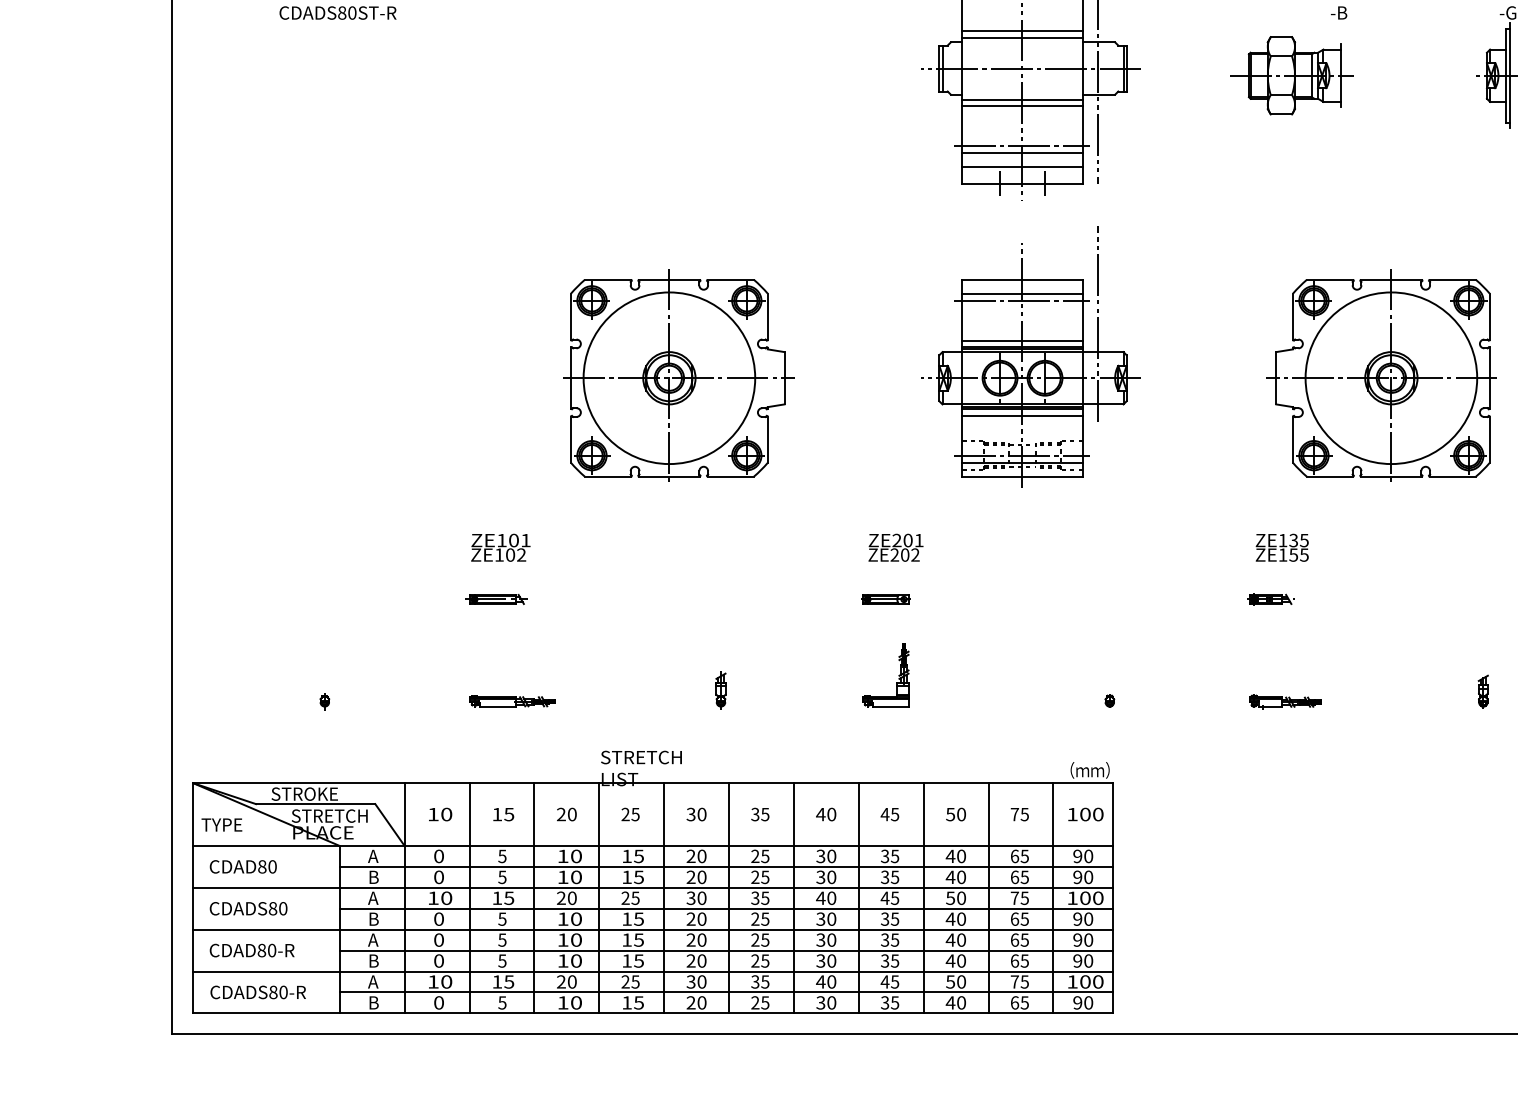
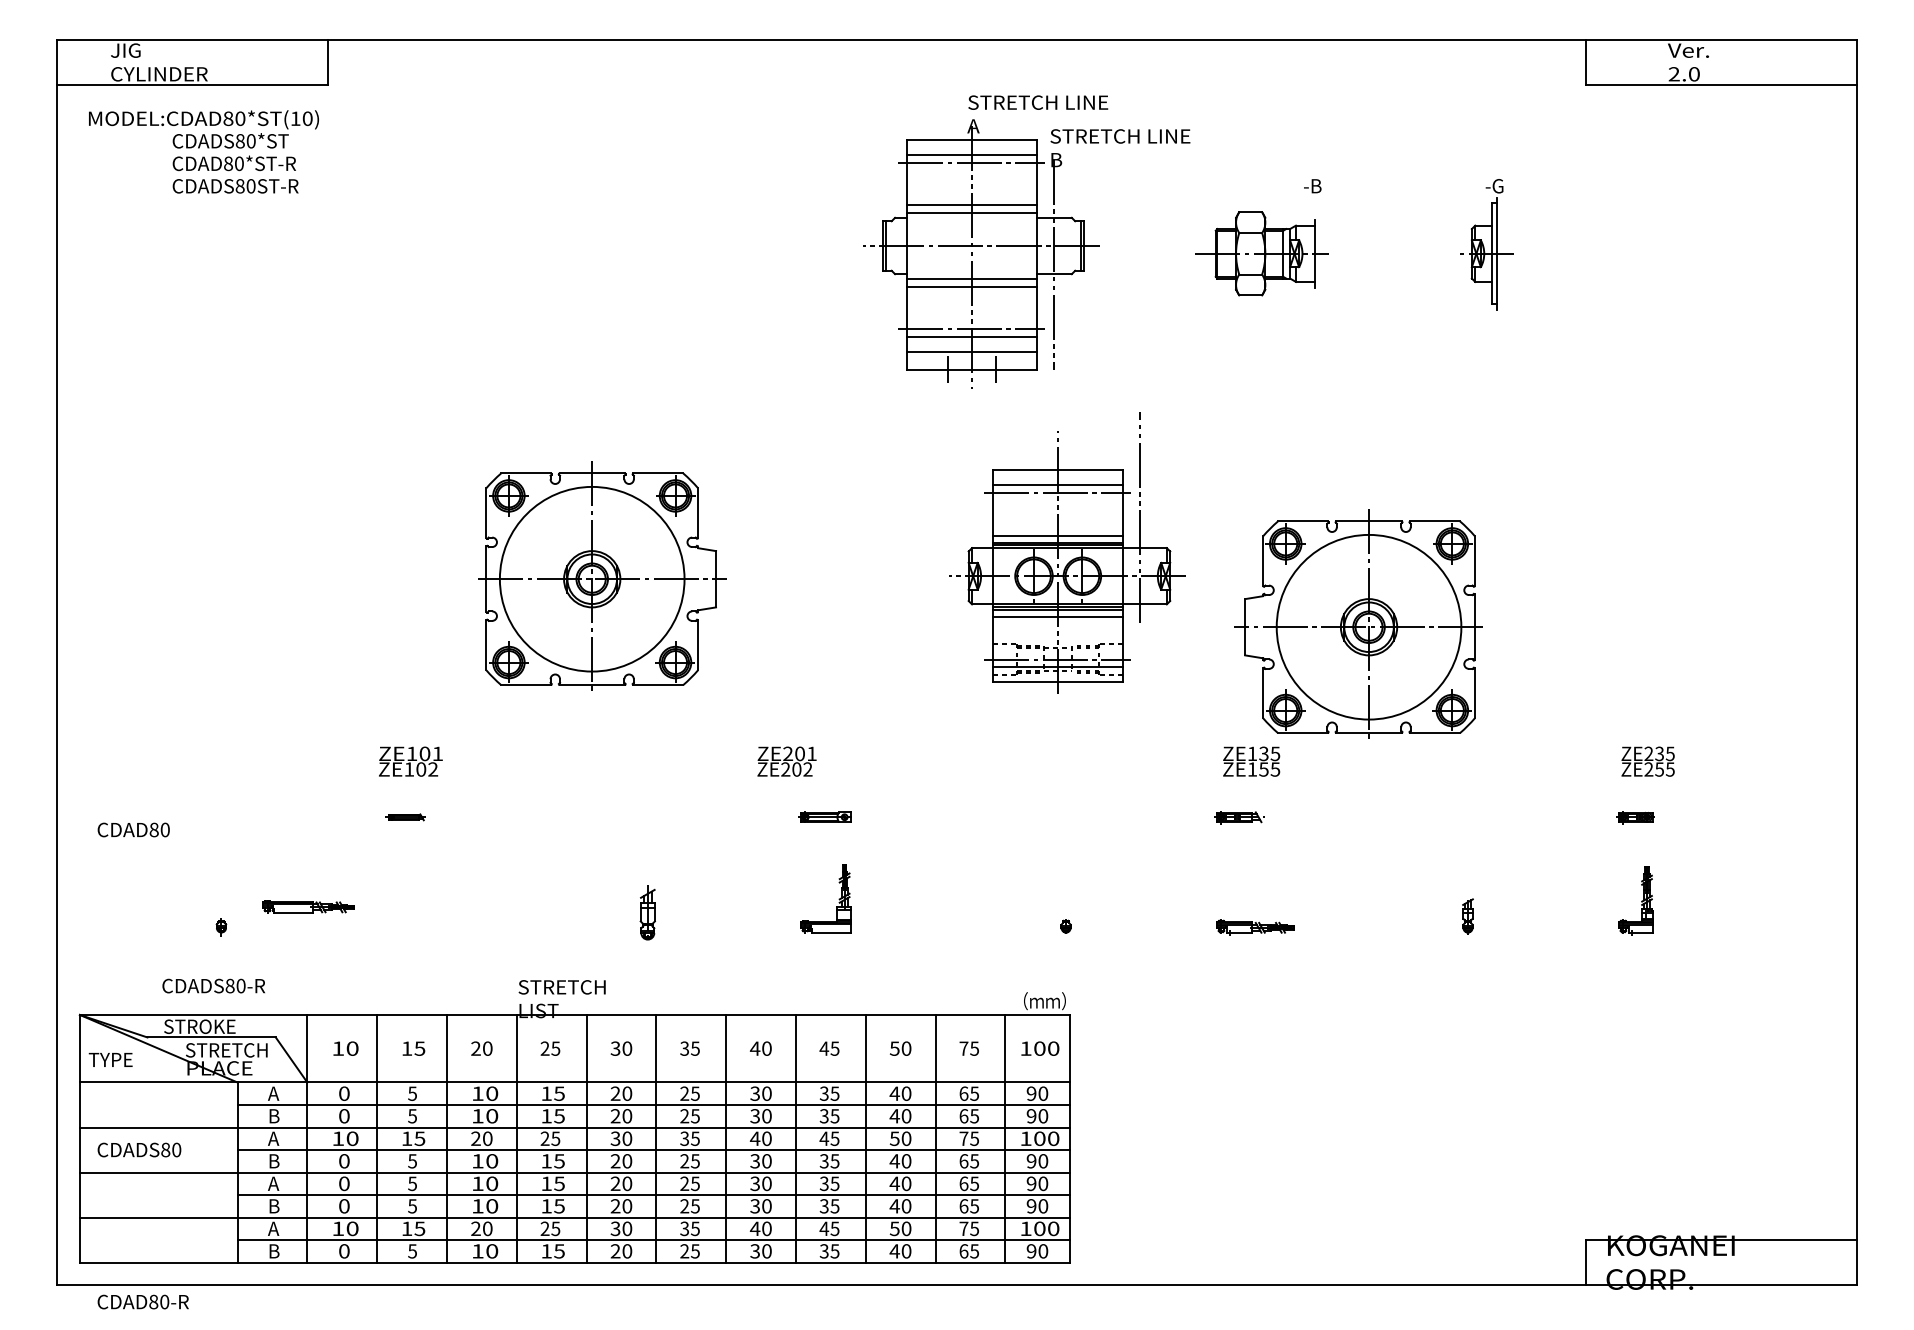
part: (1031, 356) -> (1067, 552), moved
part: (1381, 374) -> (1358, 623), moved
text: (895, 547) -> (786, 761), moved
part: (495, 599) -> (405, 817), size x0.6
part: (720, 689) -> (647, 914), size x1.4
part: (512, 700) -> (308, 906), moved
text: (243, 866) -> (133, 829), moved
text: (251, 950) -> (142, 1301), moved
text: (257, 991) -> (213, 985), moved

